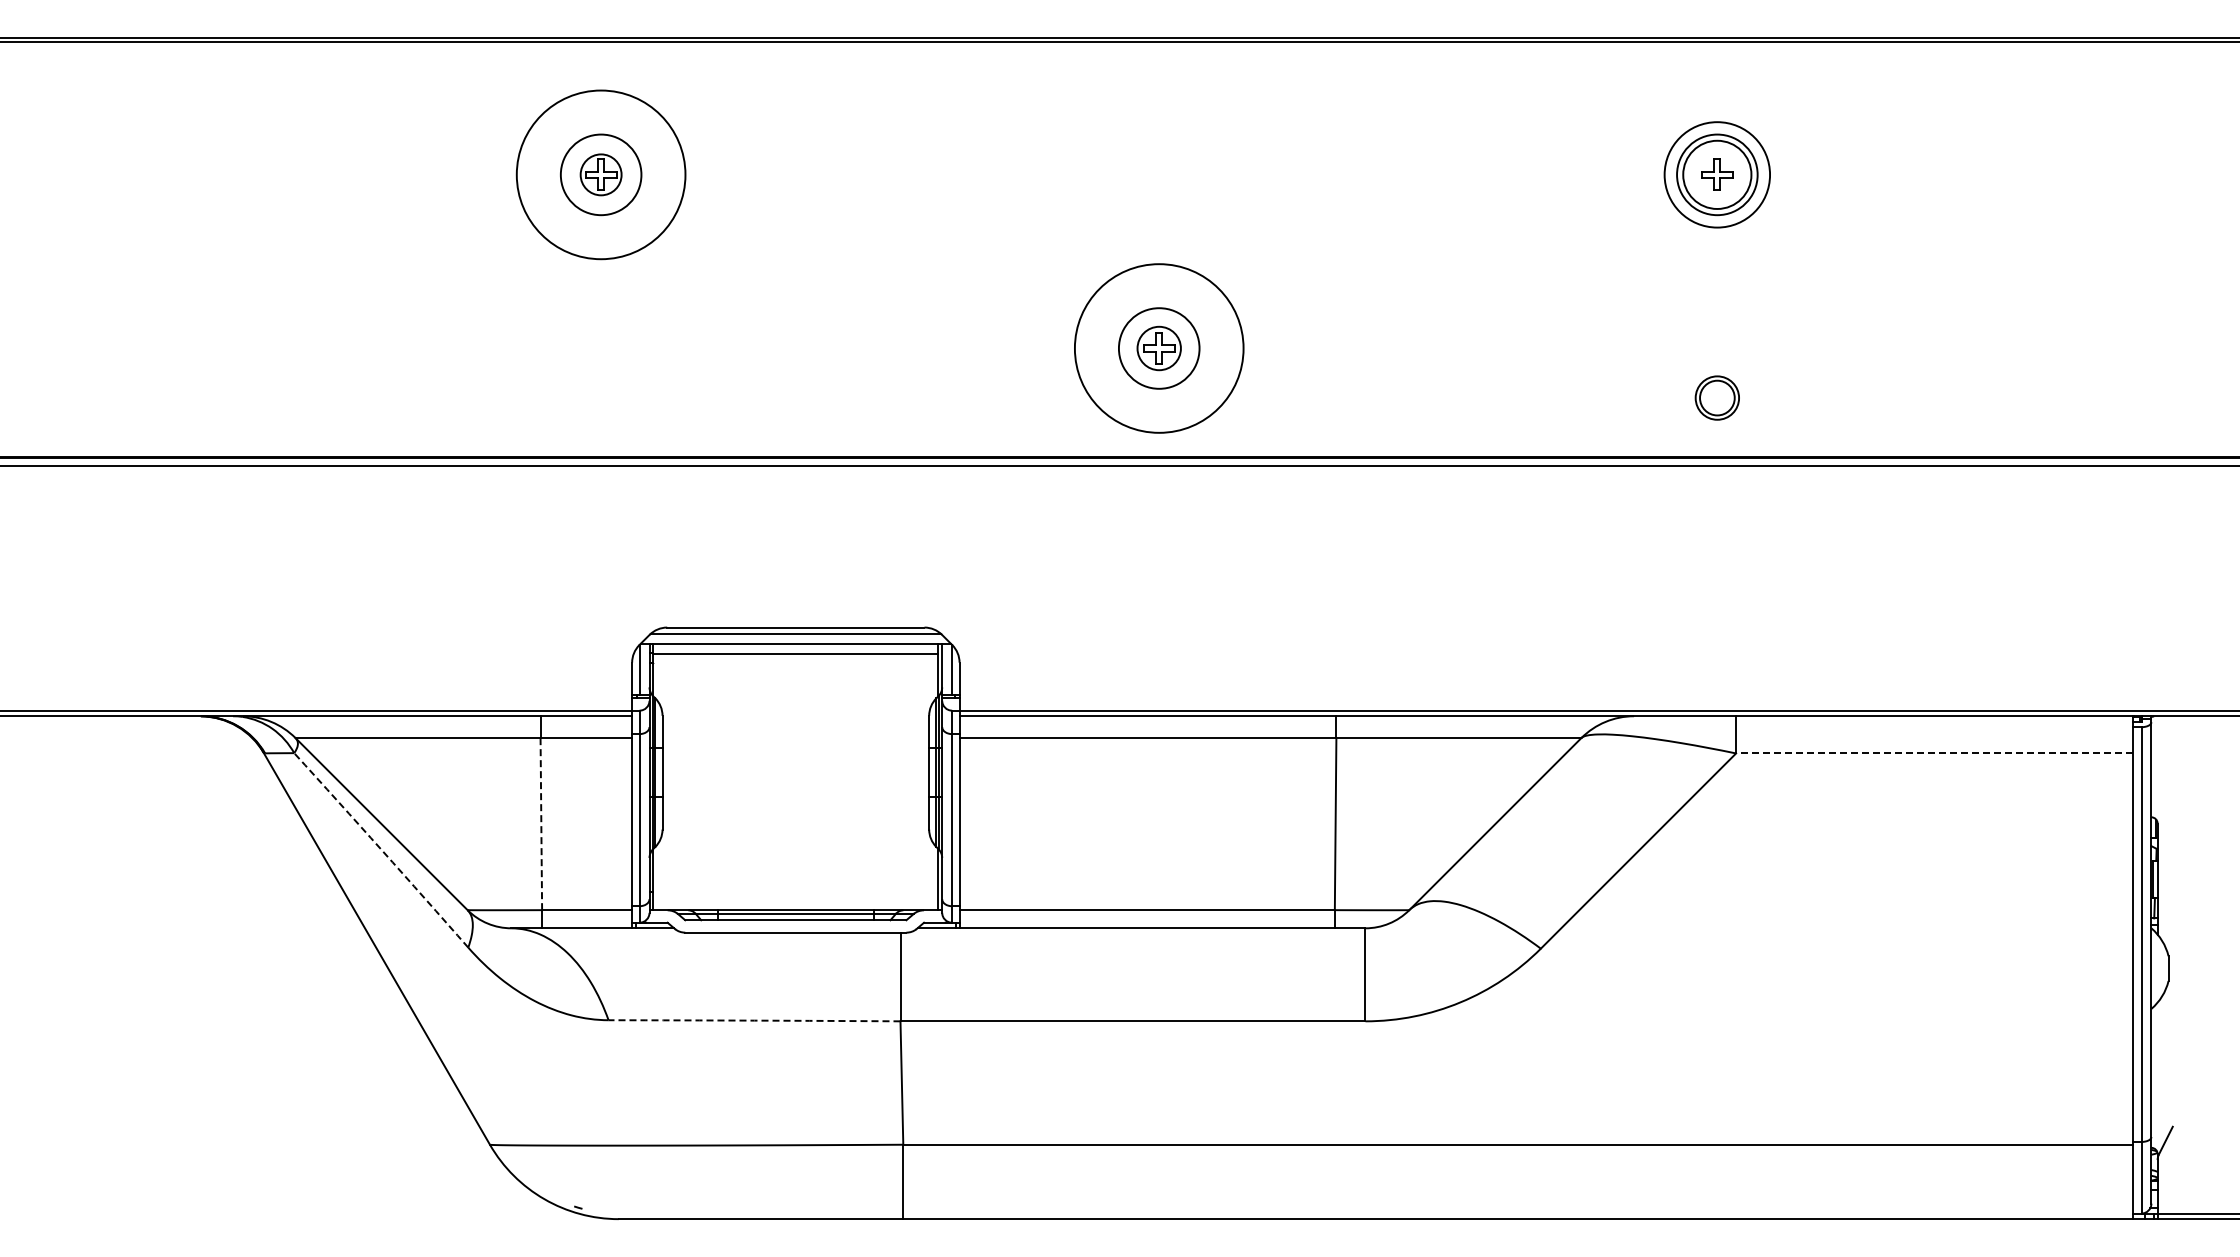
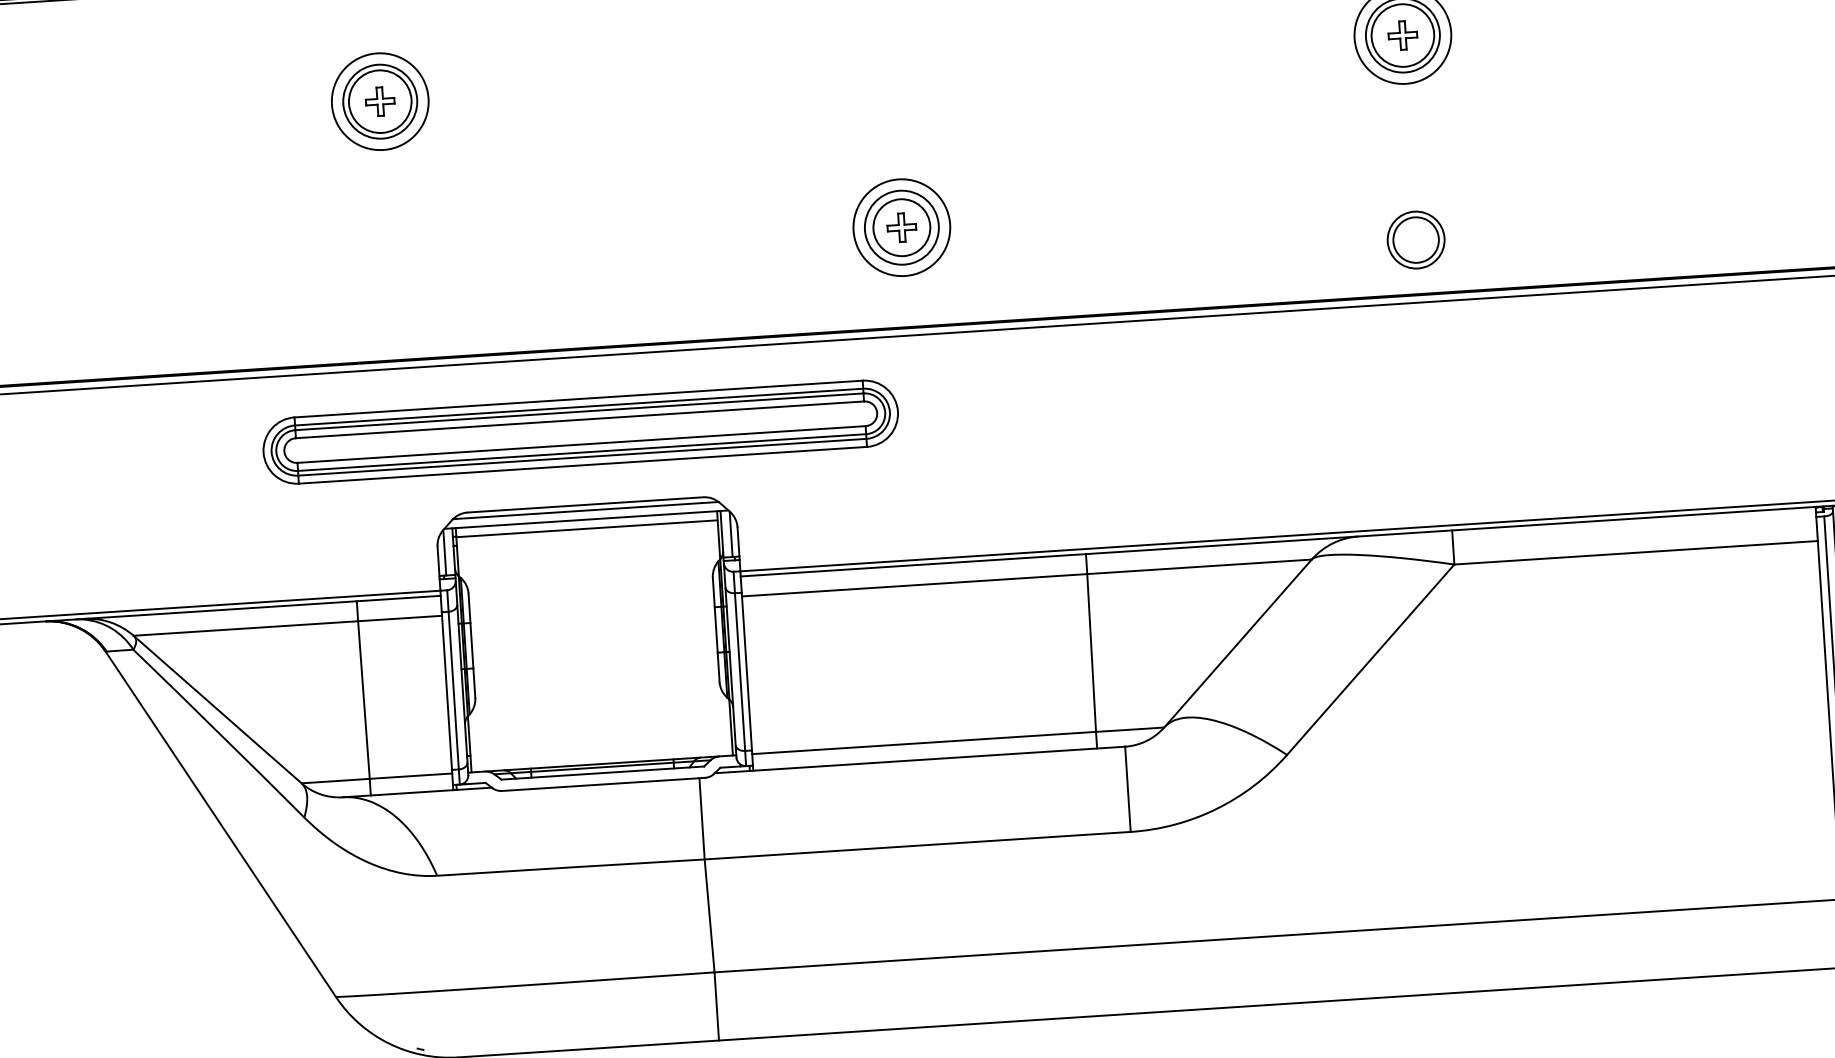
circle: (600, 174) -> (379, 101), size x0.62
circle: (601, 174) -> (380, 101), size x1.67
circle: (1158, 348) -> (901, 227), size x0.62
circle: (1159, 348) -> (902, 227), size x1.43
part: (1717, 397) -> (1416, 239), size x1.43
part: (795, 548) -> (580, 432), added
line: (1933, 753) -> (1635, 552), dashed -> solid
line: (541, 823) -> (364, 699), dashed -> solid
arc: (381, 850) -> (219, 733), dashed -> solid
arc: (754, 1020) -> (570, 867), dashed -> solid

